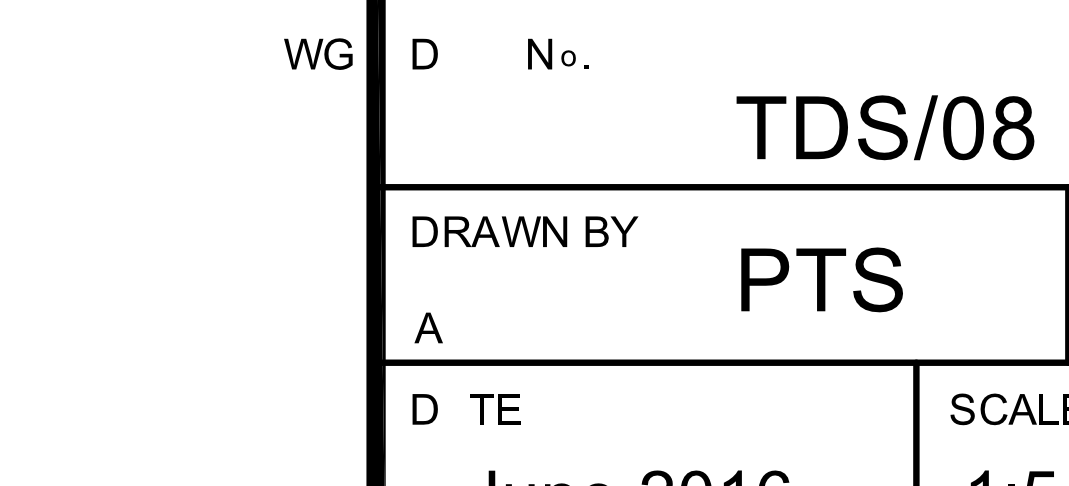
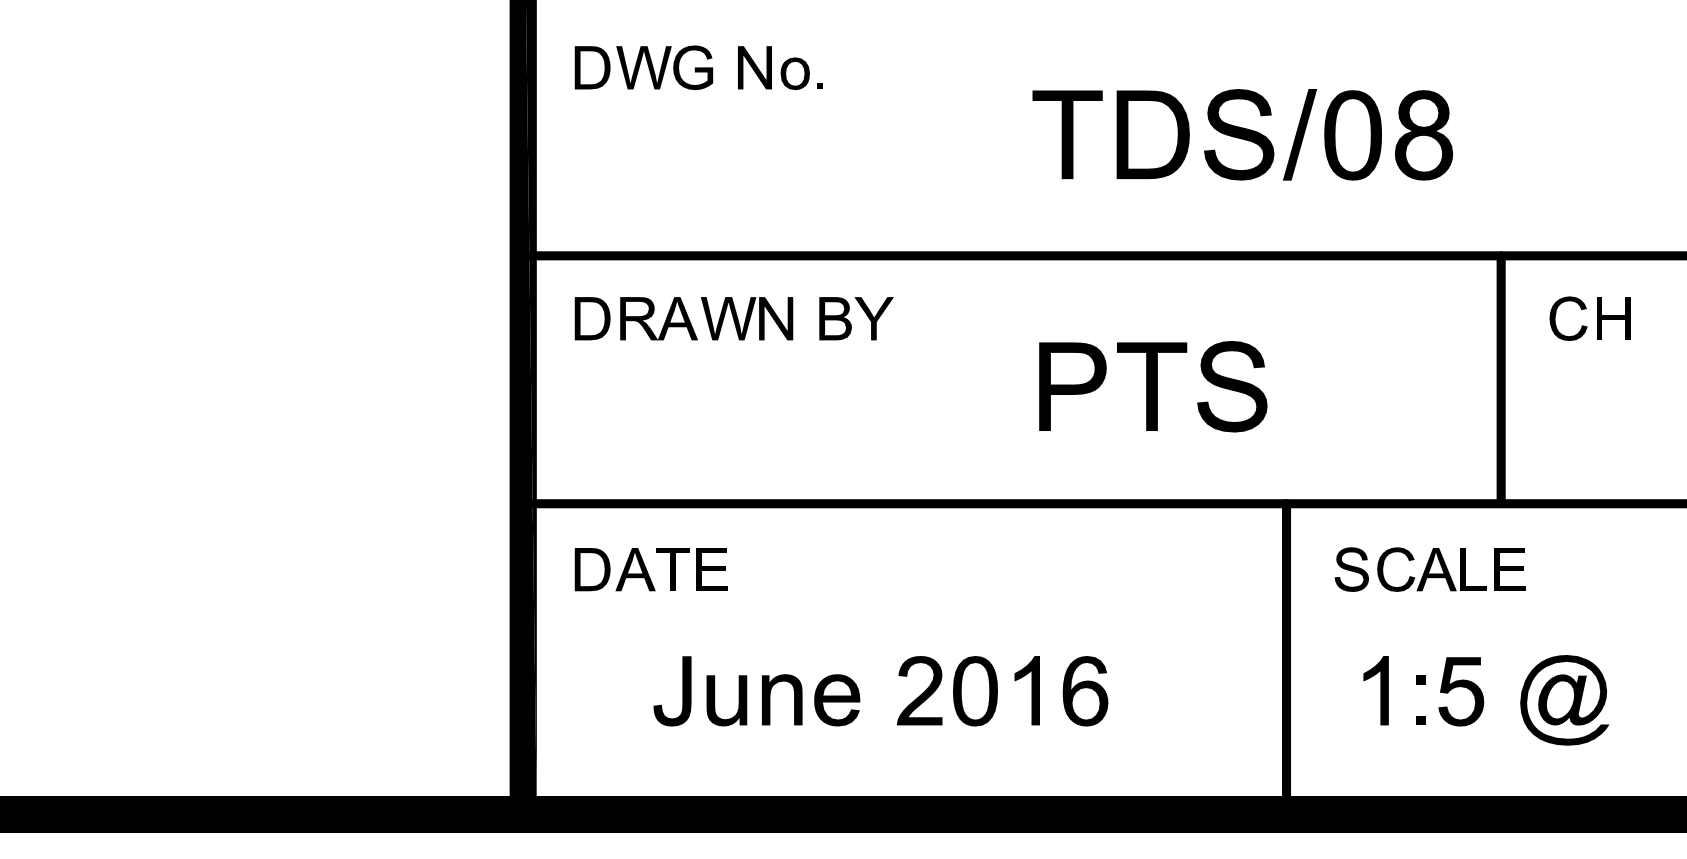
part: (318, 53) -> (664, 67), moved
part: (568, 58) -> (794, 73), size x1.43
part: (885, 127) -> (1242, 134), moved
part: (428, 327) -> (635, 569), moved

